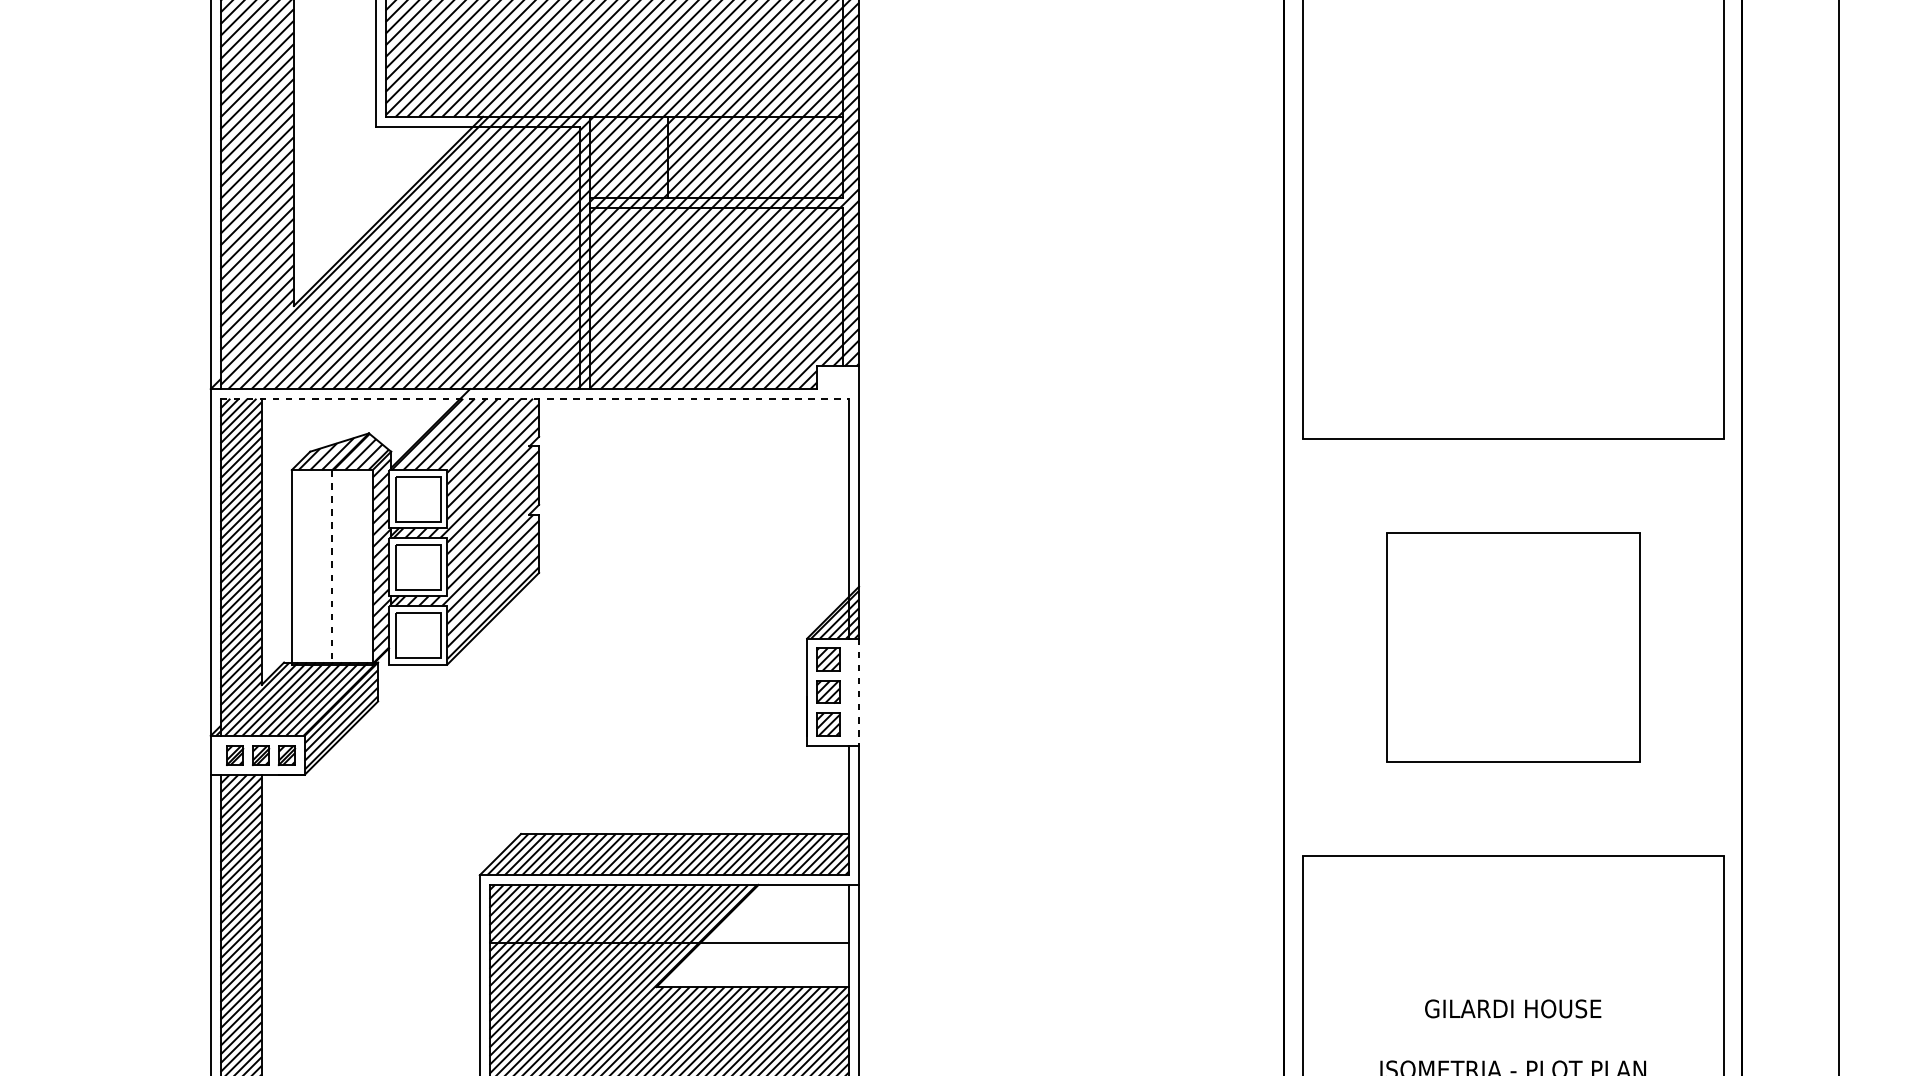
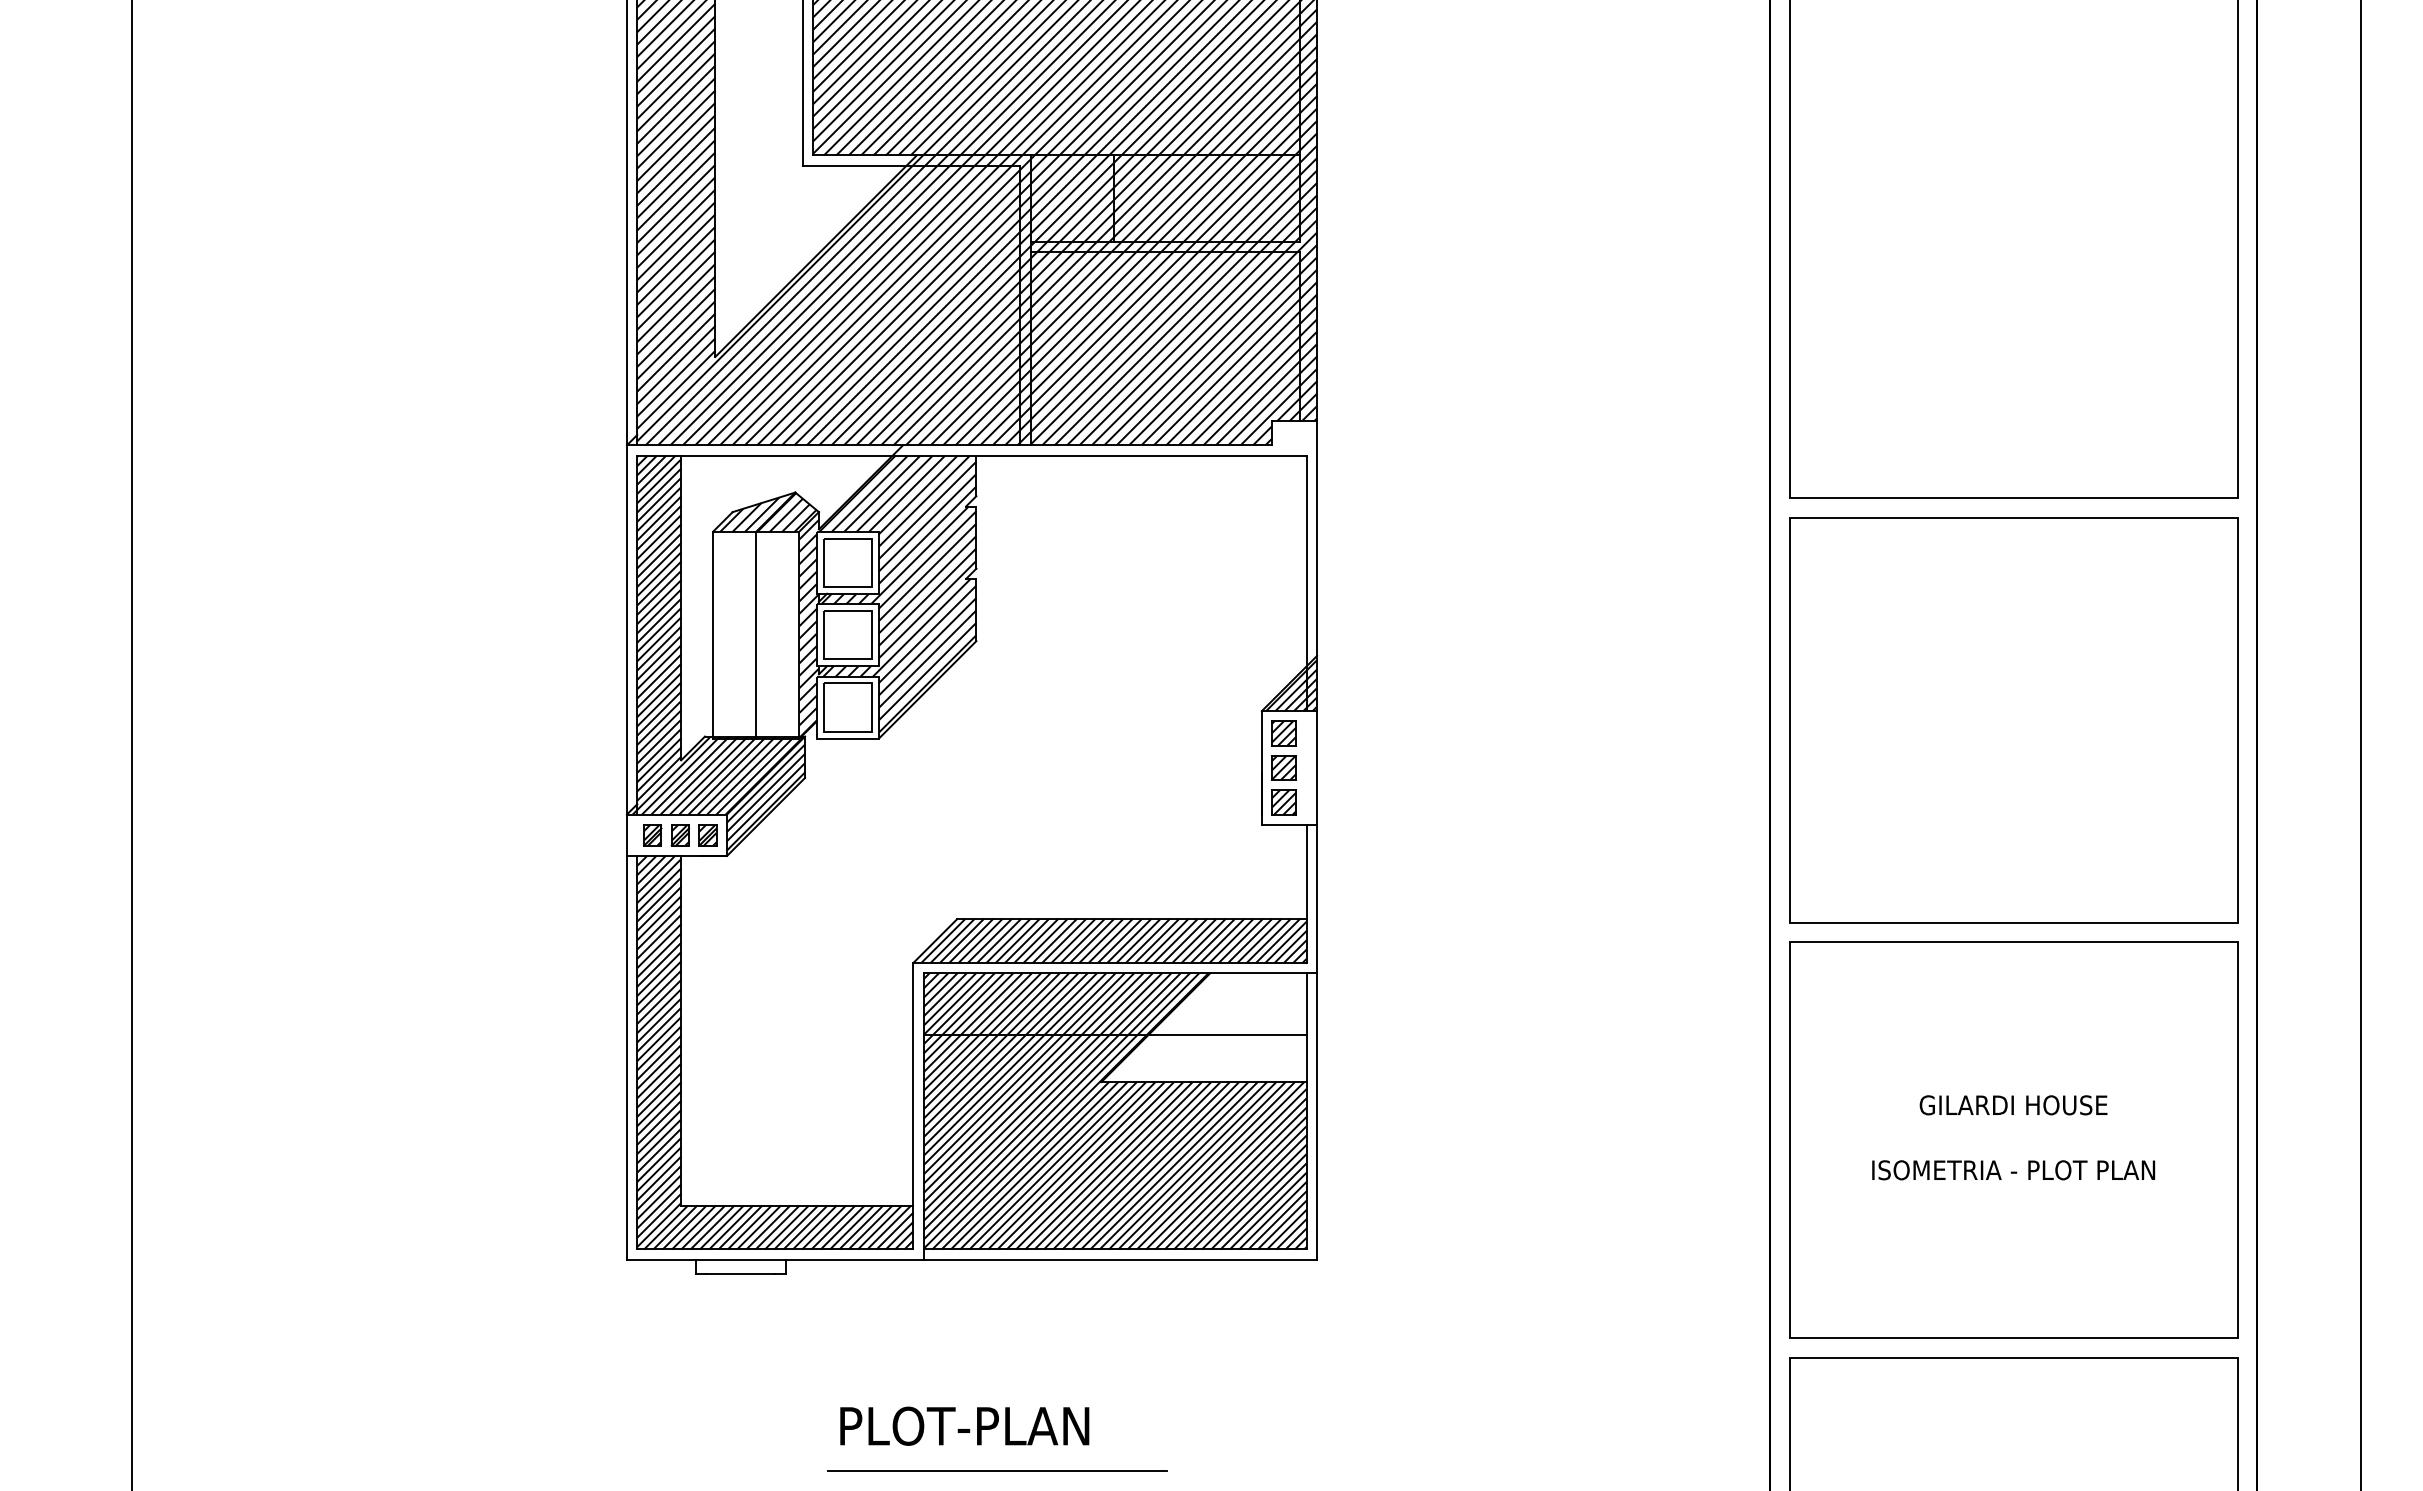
line: (535, 398) -> (972, 455), dashed -> solid
line: (332, 567) -> (756, 635), dashed -> solid
part: (1513, 647) -> (2013, 720), size x1.67
line: (859, 692) -> (1317, 768), dashed -> solid

